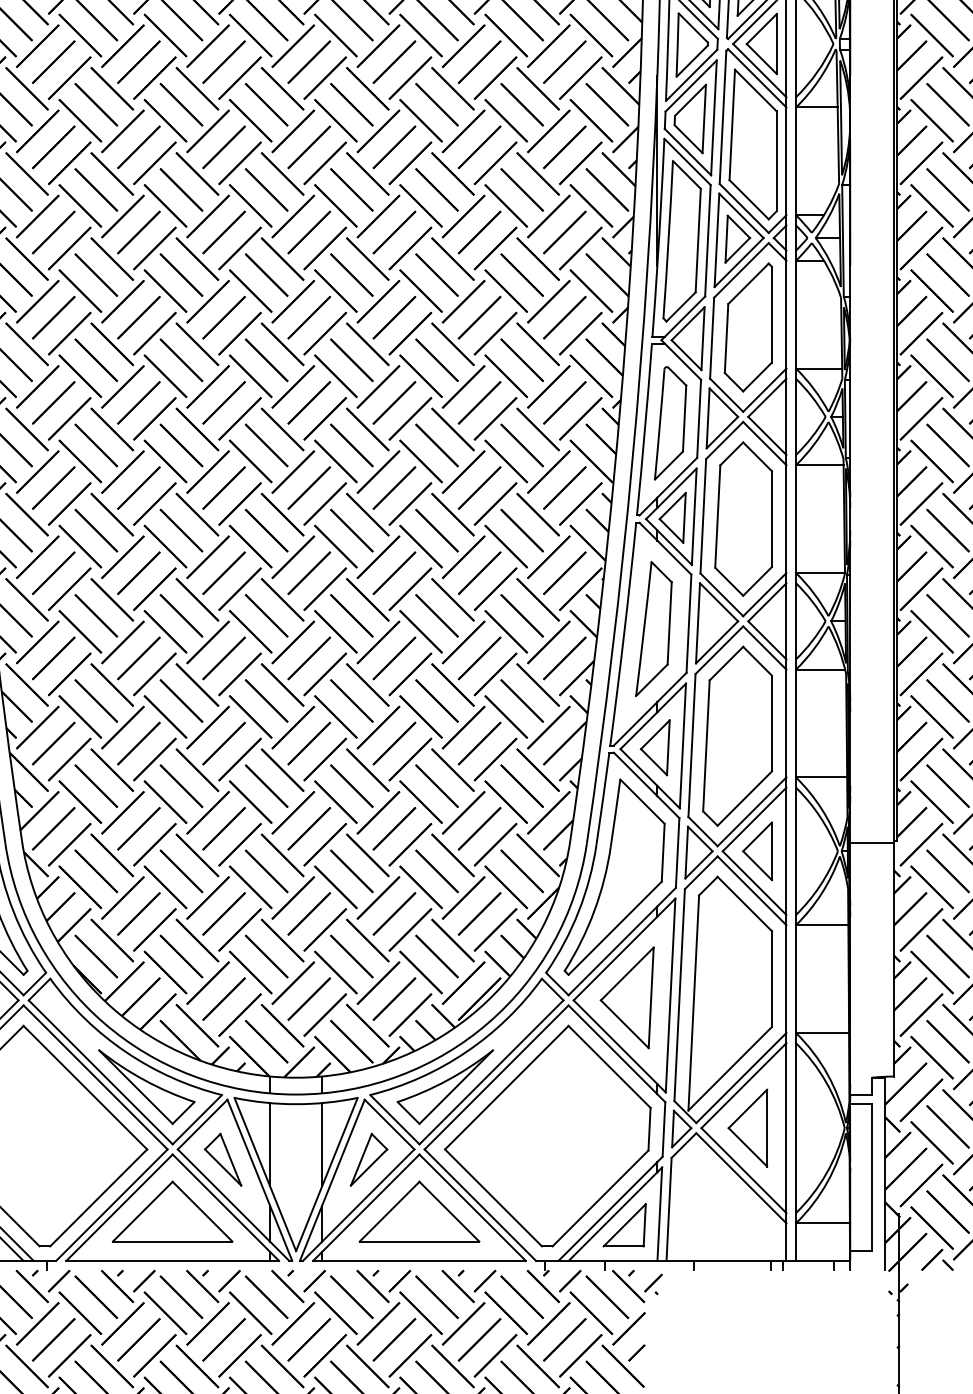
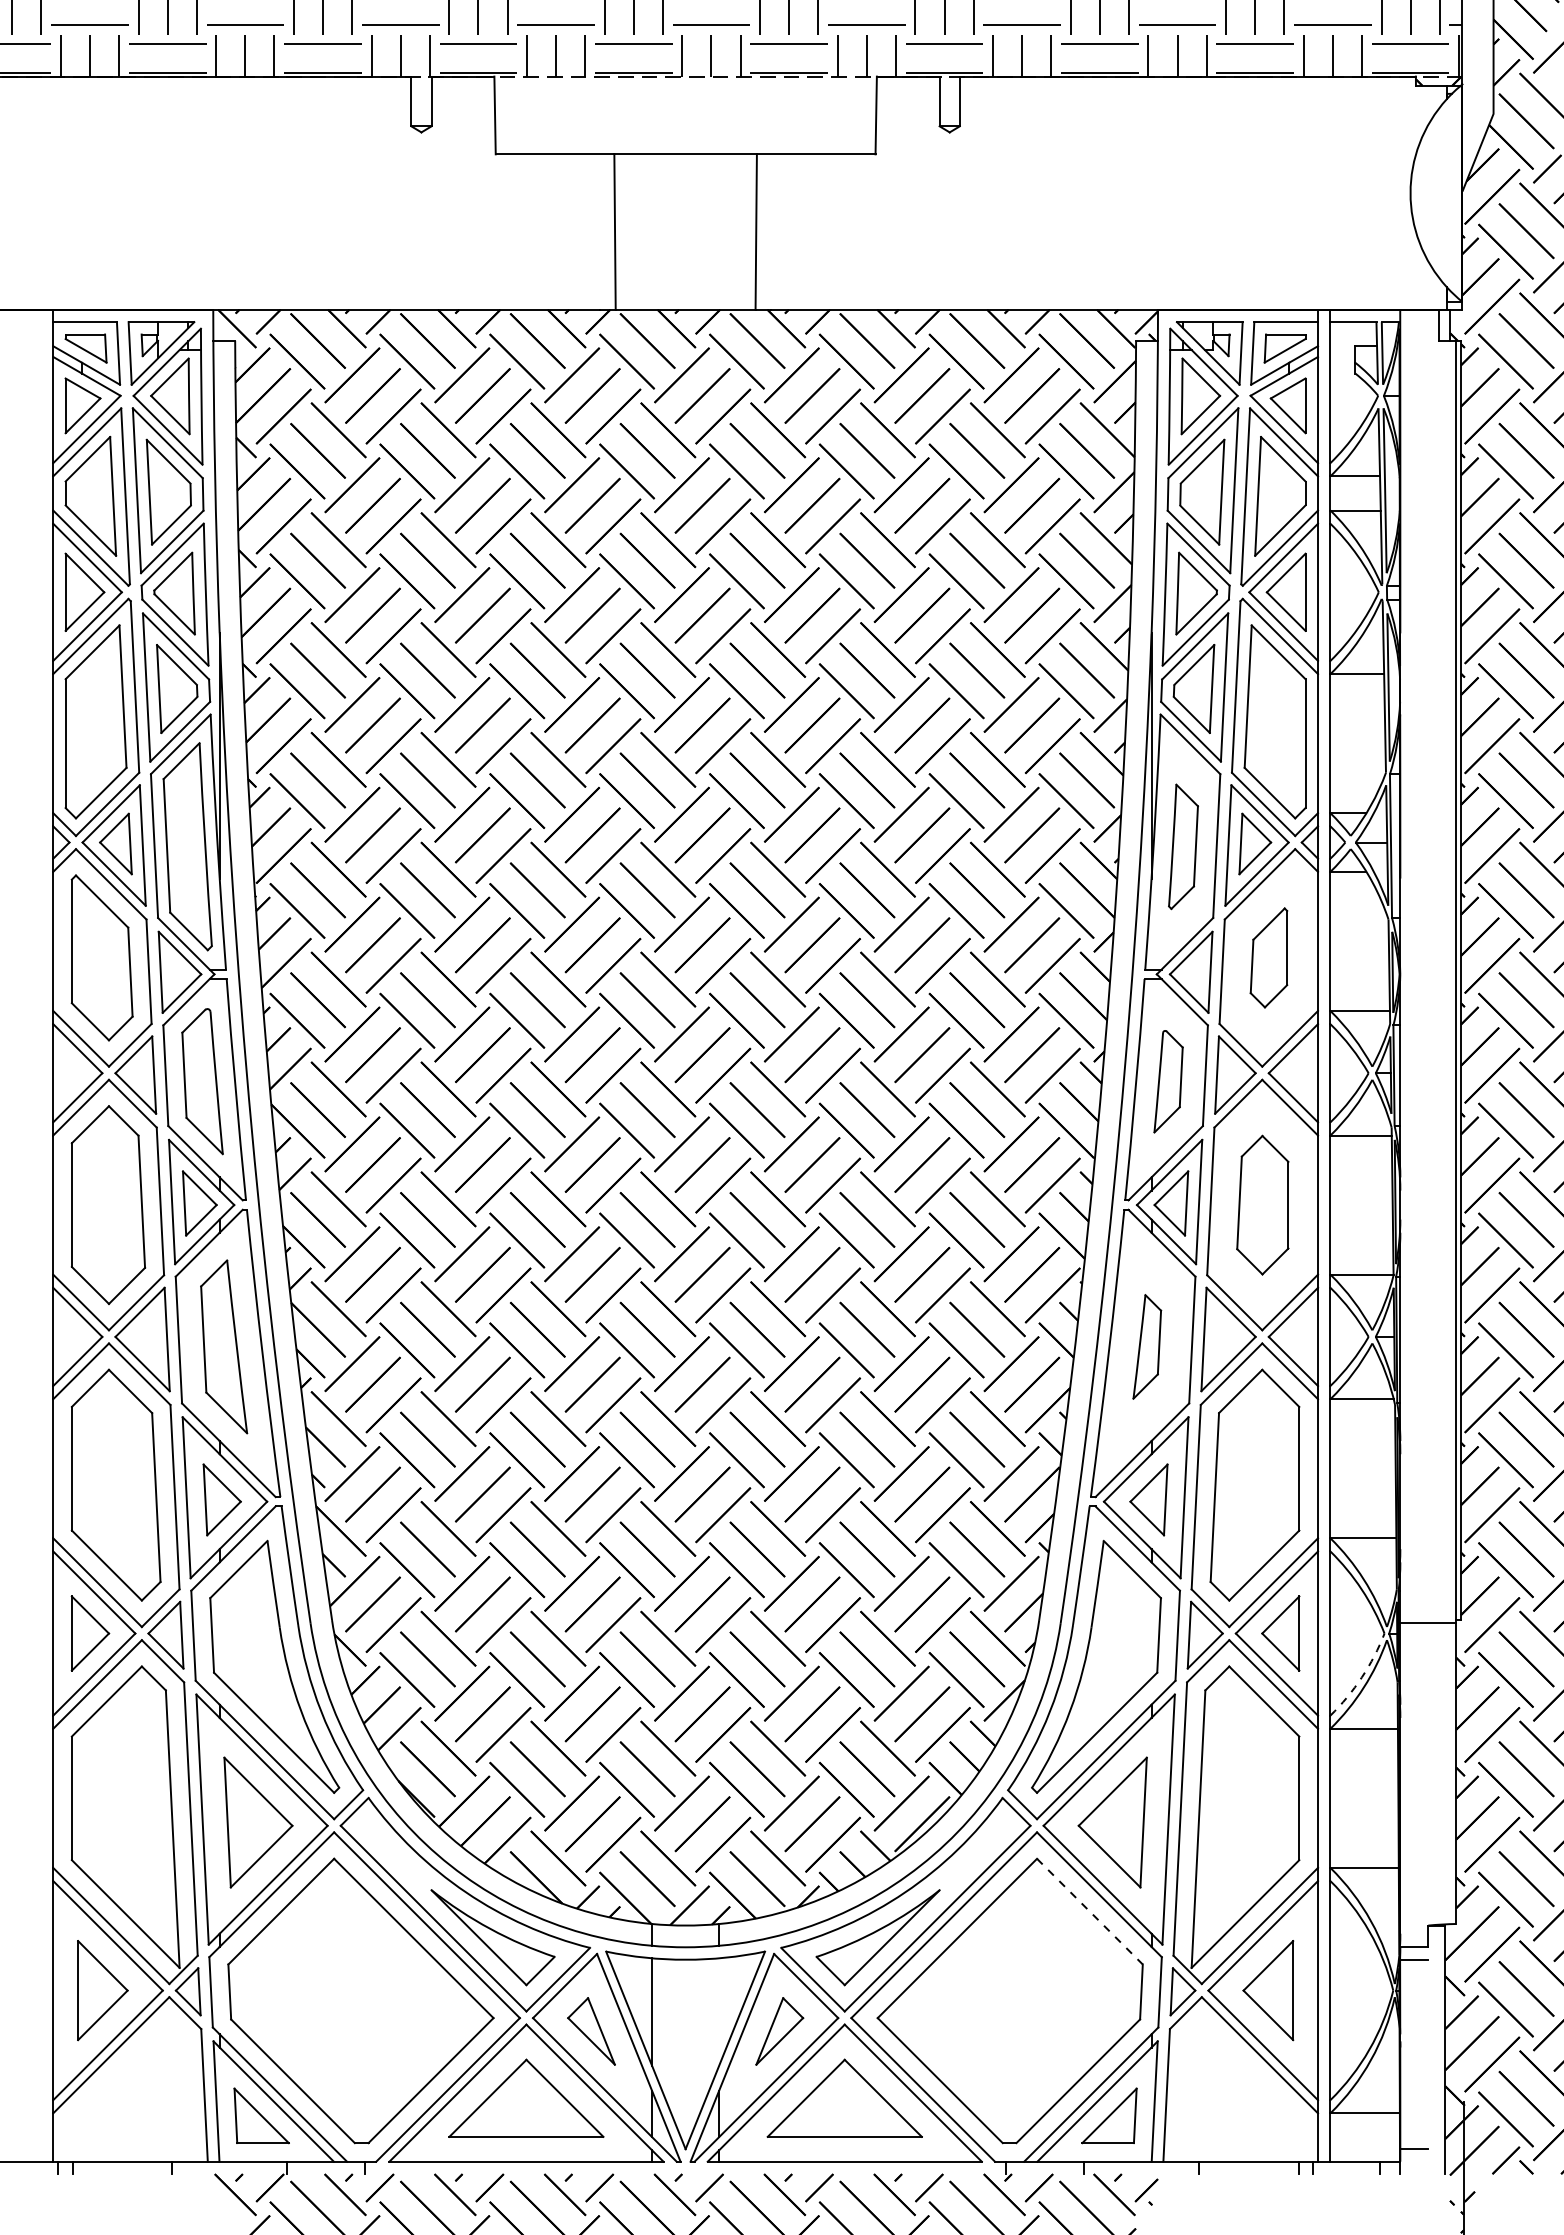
part: (682, 241) -> (1183, 846), size x0.6
part: (748, 327) -> (1268, 957), size x0.6
part: (670, 423) -> (1168, 1081), size x0.7
part: (743, 519) -> (1262, 1205), size x0.7
part: (654, 628) -> (1147, 1346), size x0.6
arc: (820, 885) -> (1361, 1677), solid -> dashed
line: (609, 1066) -> (1089, 1911), solid -> dashed
line: (322, 1144) -> (719, 2011), removed
line: (872, 1177) -> (1428, 2054), removed

